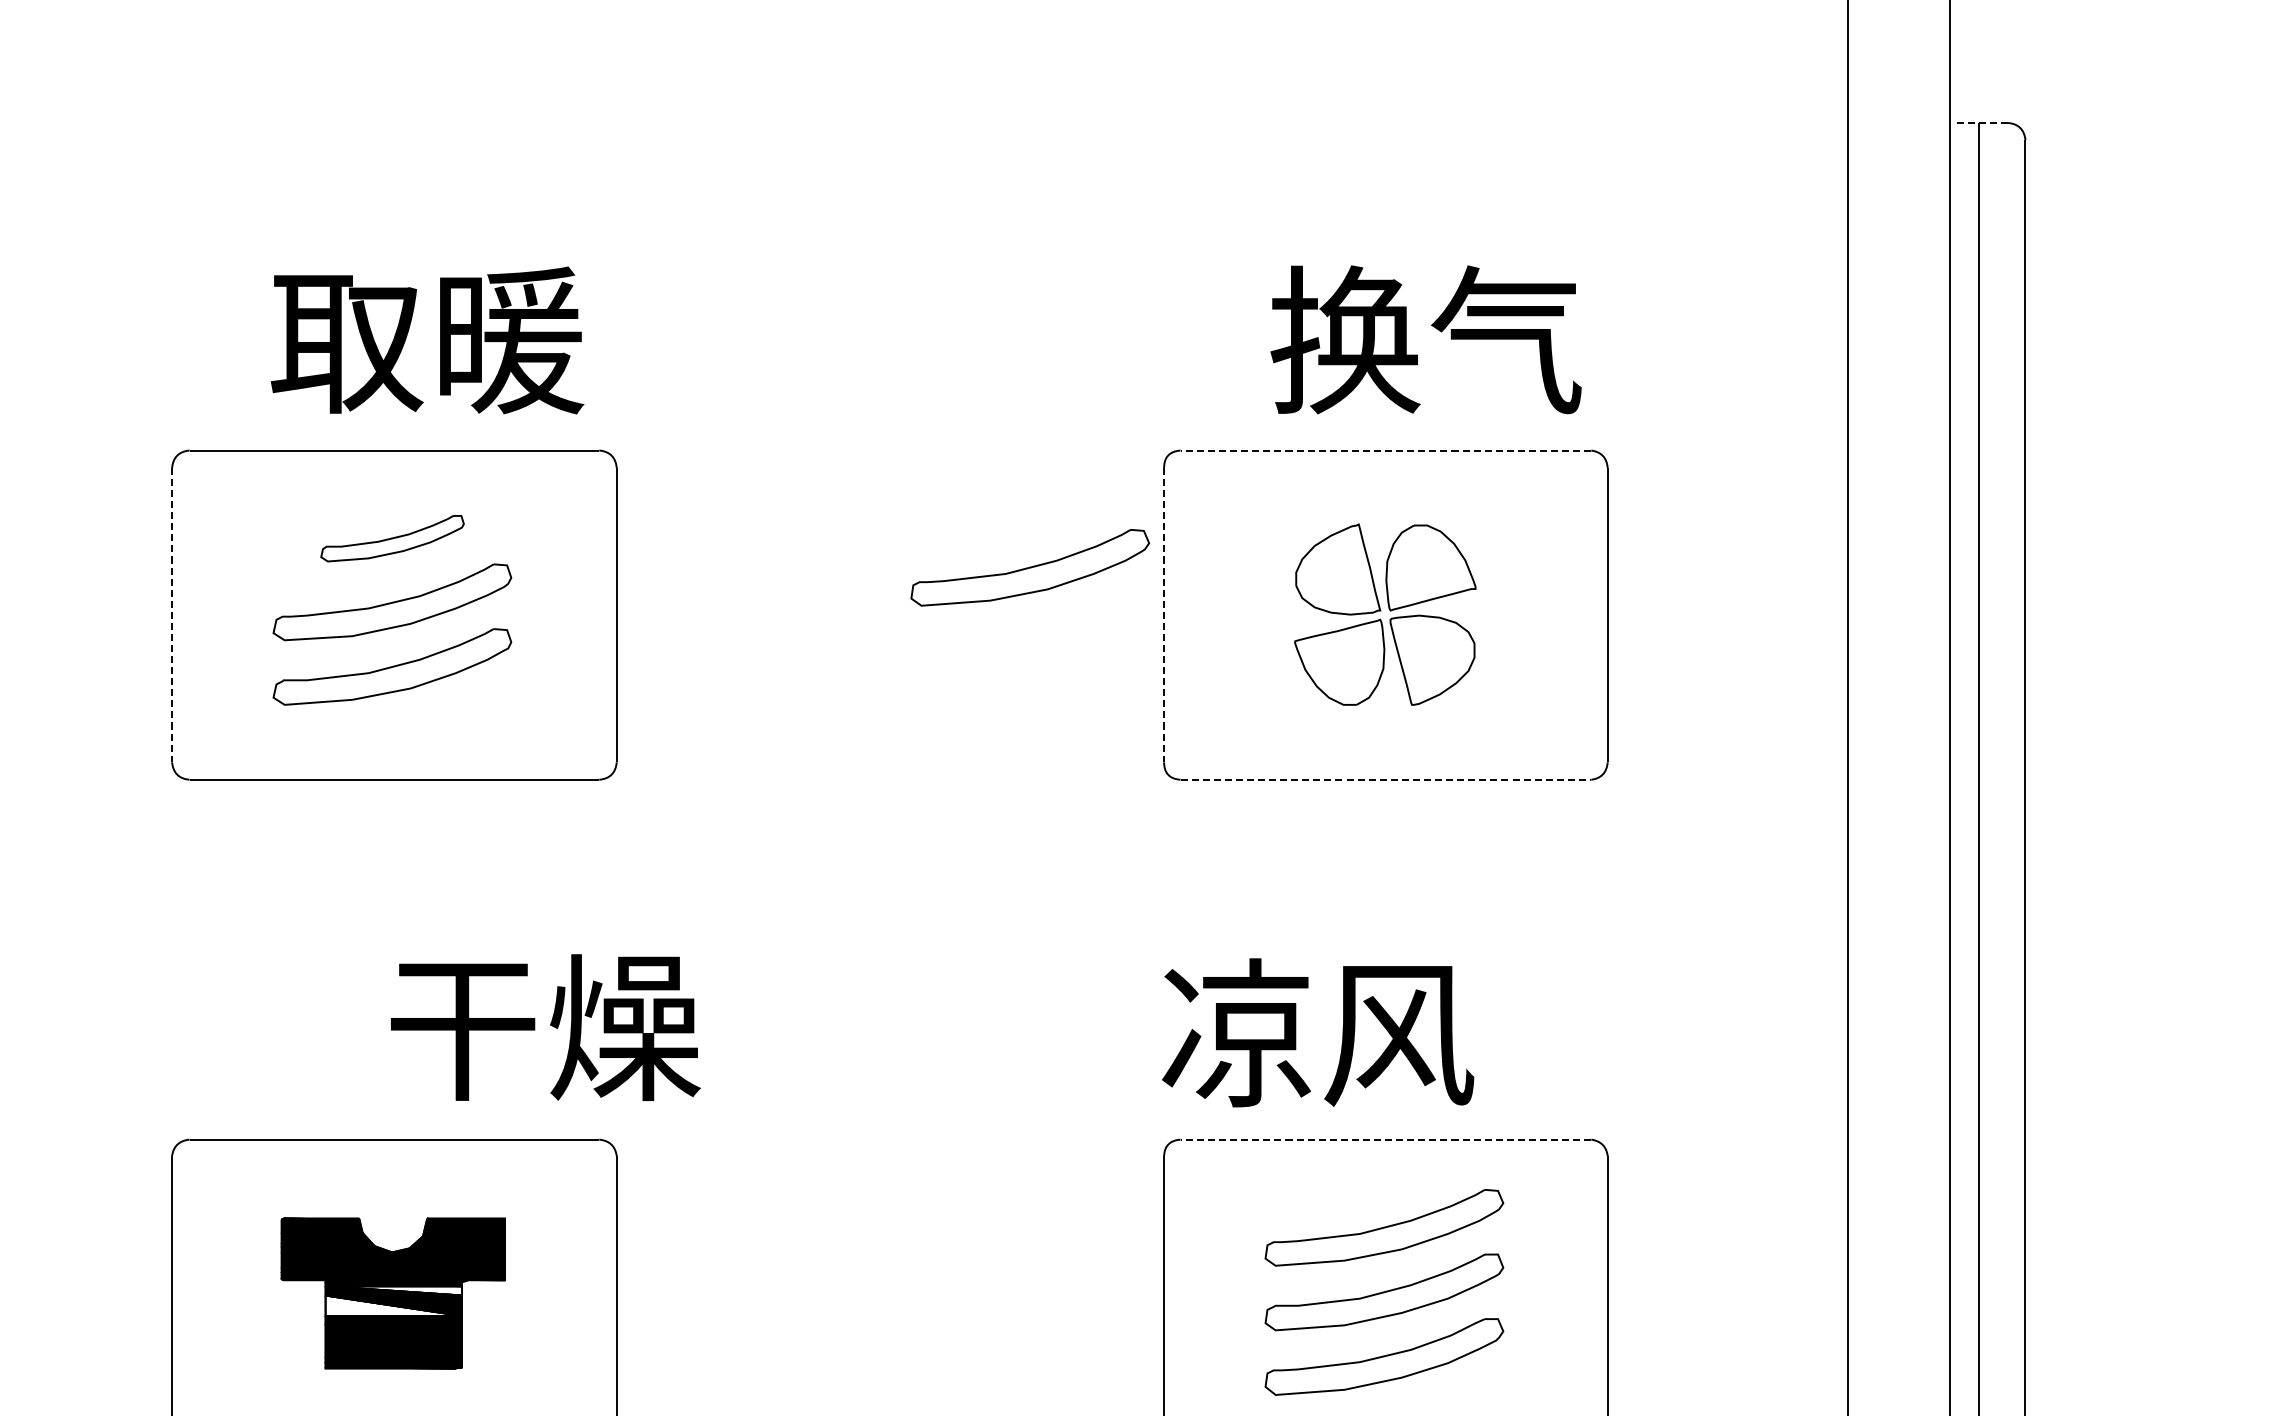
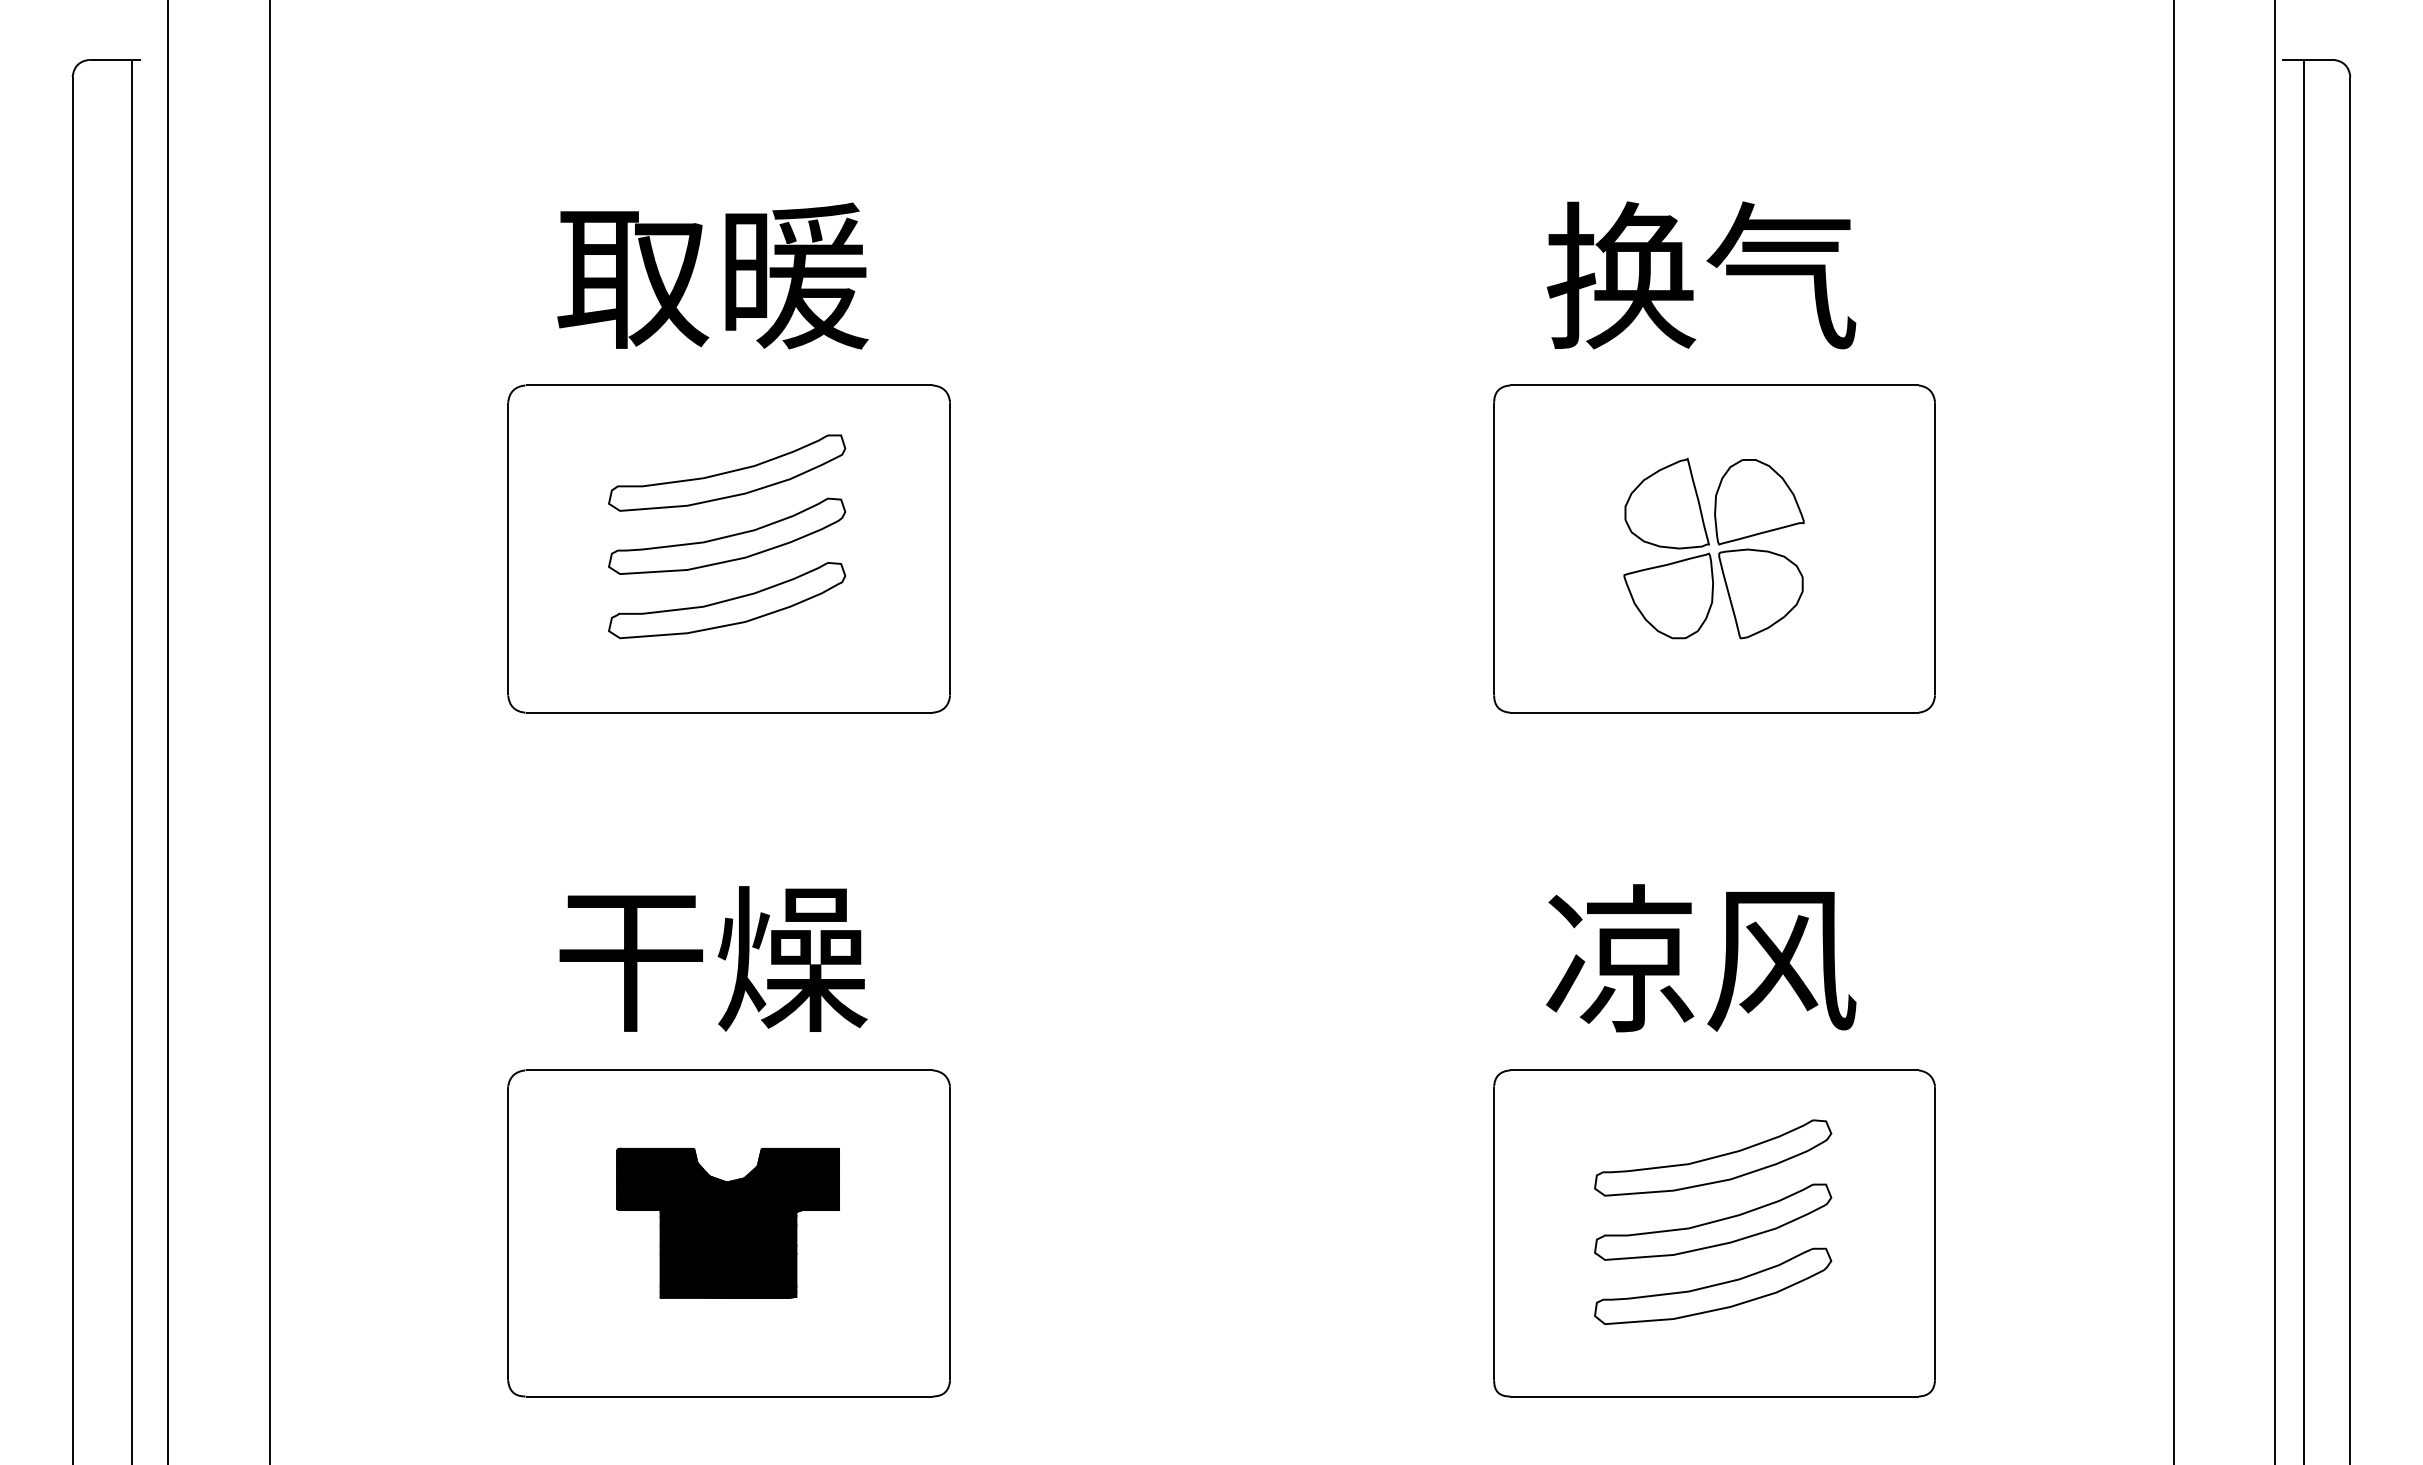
line: (1982, 122) -> (2307, 59), dashed -> solid
text: (426, 339) -> (712, 275), moved
text: (1426, 339) -> (1701, 275), moved
line: (1385, 450) -> (1714, 385), dashed -> solid
part: (392, 538) -> (727, 472), size x1.67
part: (1030, 567) -> (1361, 501), removed
line: (172, 615) -> (508, 549), dashed -> solid
line: (1164, 615) -> (1494, 549), dashed -> solid
line: (1386, 779) -> (1715, 712), dashed -> solid
text: (545, 1027) -> (713, 958), moved
text: (1318, 1033) -> (1701, 958), moved
line: (1385, 1139) -> (1714, 1070), dashed -> solid
fill: (393, 1290) -> (728, 1220), added
fill: (393, 1305) -> (728, 1235), added

